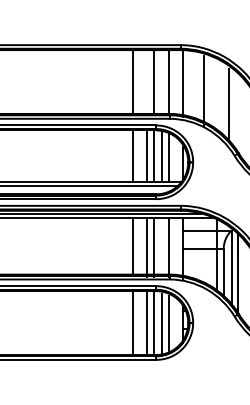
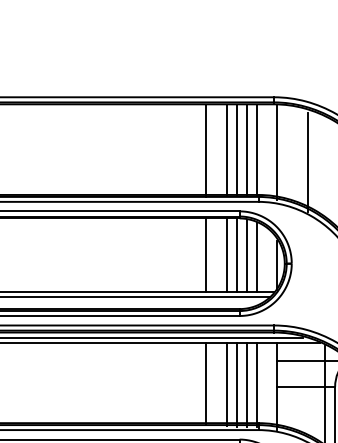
line: (147, 81) -> (226, 148), added
line: (161, 82) -> (246, 150), added
line: (161, 247) -> (246, 384), added

